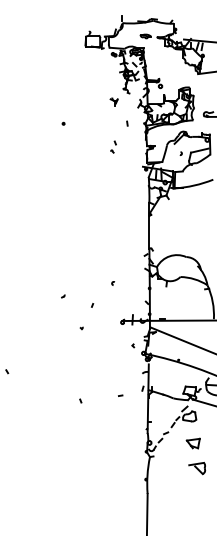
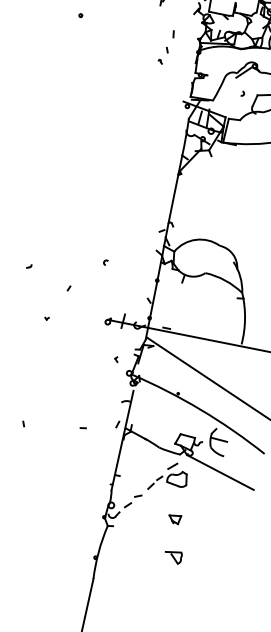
part: (113, 146) -> (163, 54), moved
part: (192, 443) -> (173, 518), size x0.6
part: (197, 468) -> (173, 556), size x0.7

